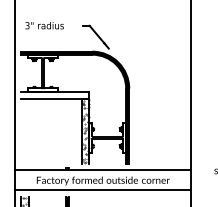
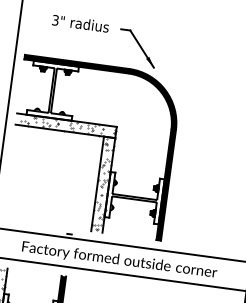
text: (44, 25) -> (80, 23), moved
hatch: (56, 95) -> (68, 126), added

